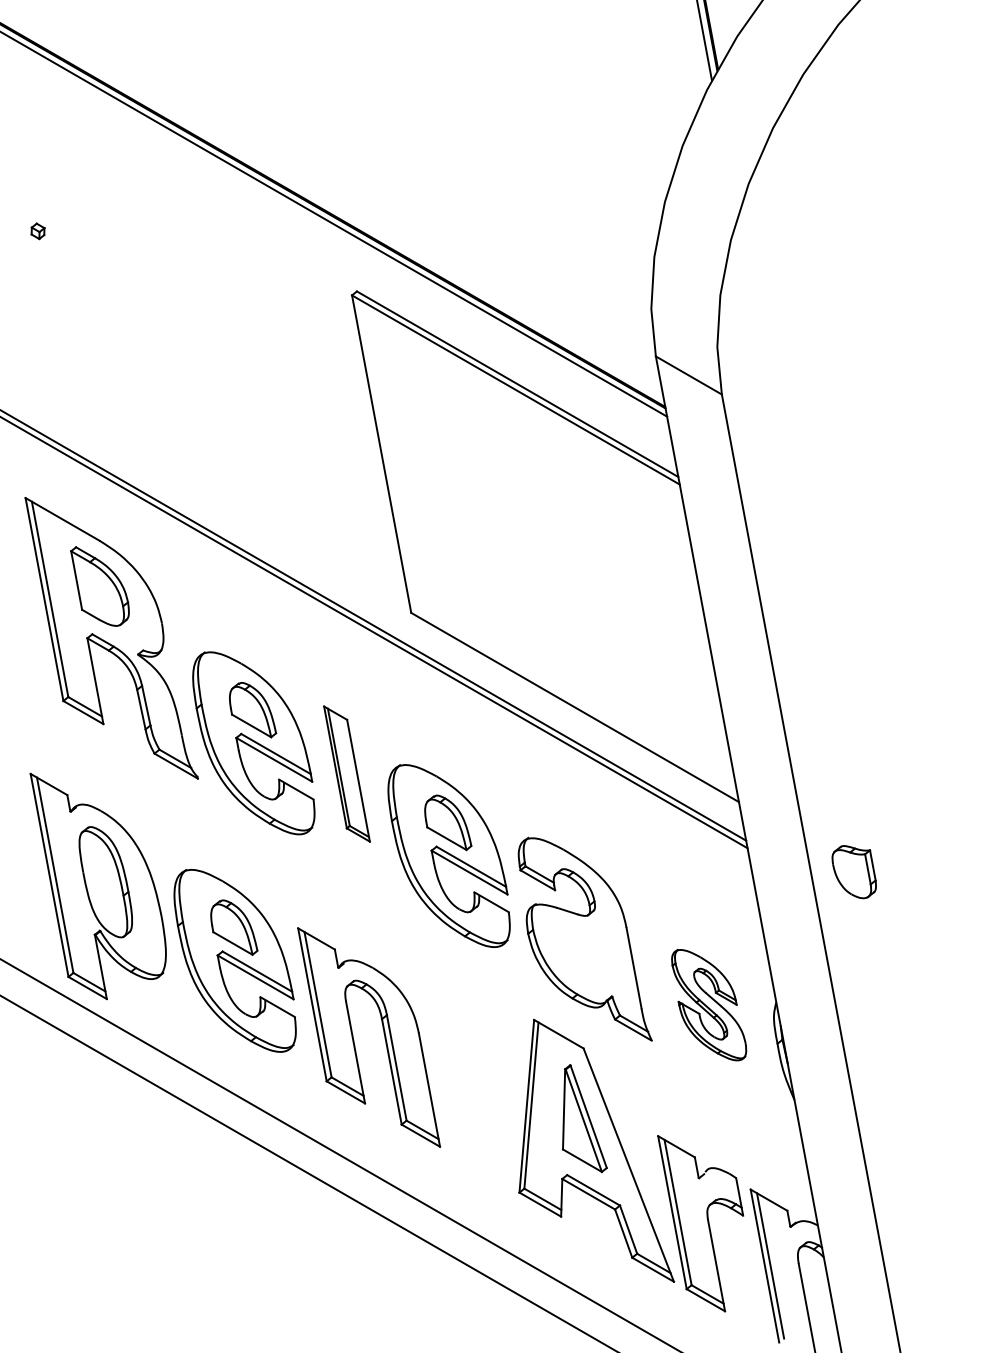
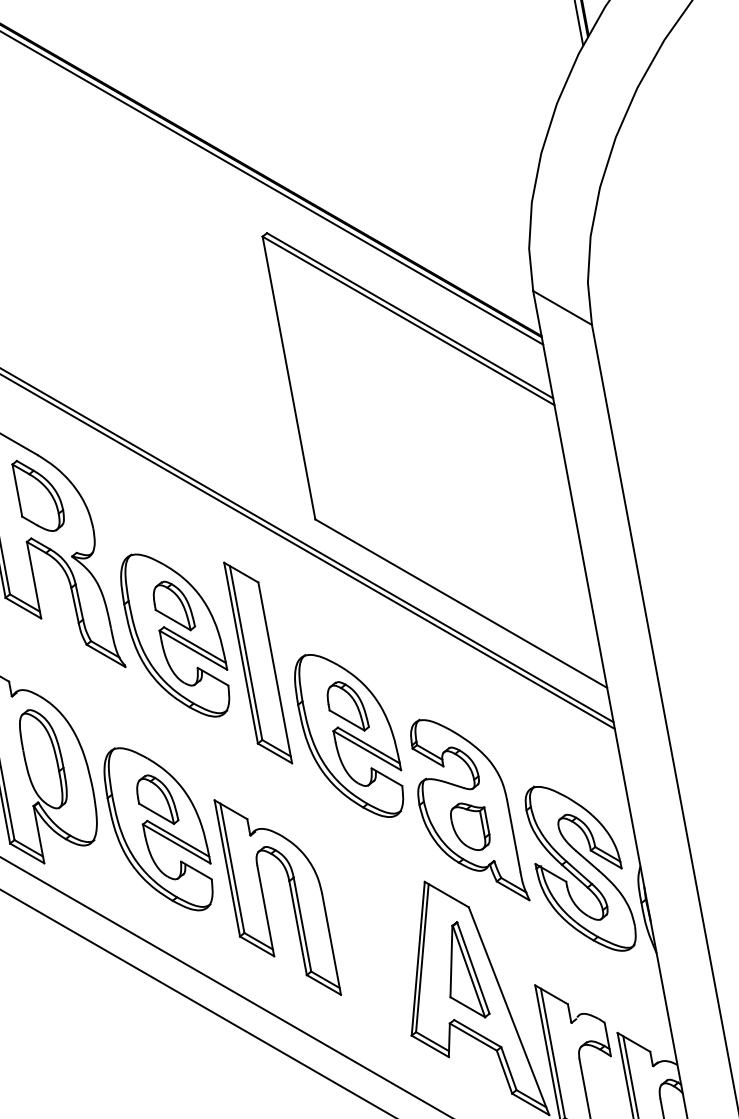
part: (346, 773) -> (257, 662), size x1.67
part: (853, 872) -> (469, 827), moved
part: (708, 1004) -> (580, 868), size x1.67

